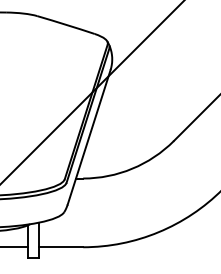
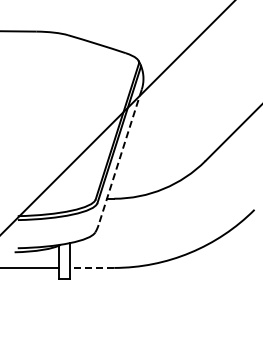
line: (89, 137) -> (120, 157), solid -> dashed
line: (60, 246) -> (91, 267), solid -> dashed

